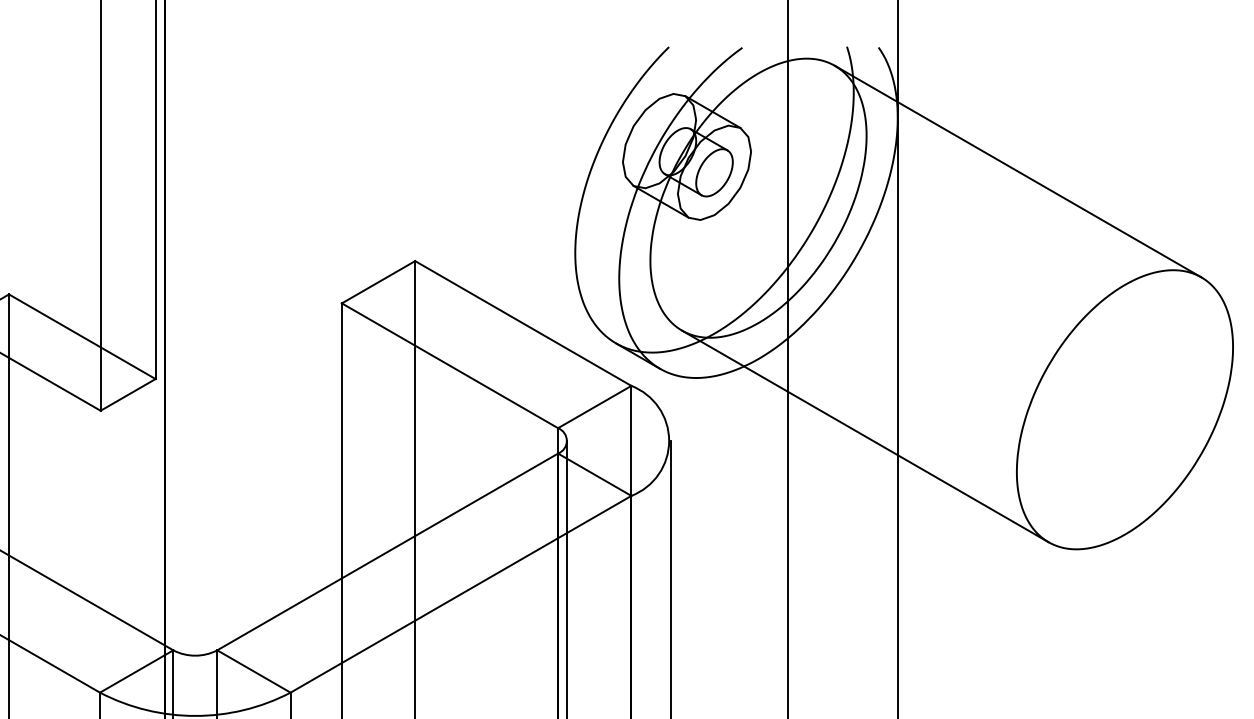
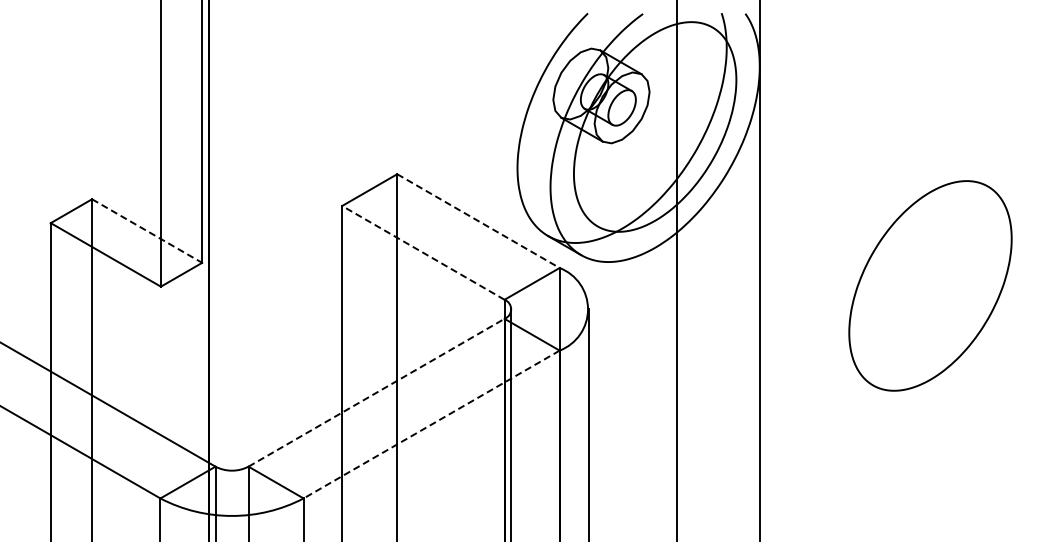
line: (1017, 170) -> (849, 106), removed
line: (523, 324) -> (478, 221), solid -> dashed
line: (82, 337) -> (147, 231), solid -> dashed
line: (450, 365) -> (423, 252), solid -> dashed
line: (865, 435) -> (735, 305), removed
line: (387, 551) -> (376, 392), solid -> dashed
line: (460, 594) -> (431, 424), solid -> dashed

